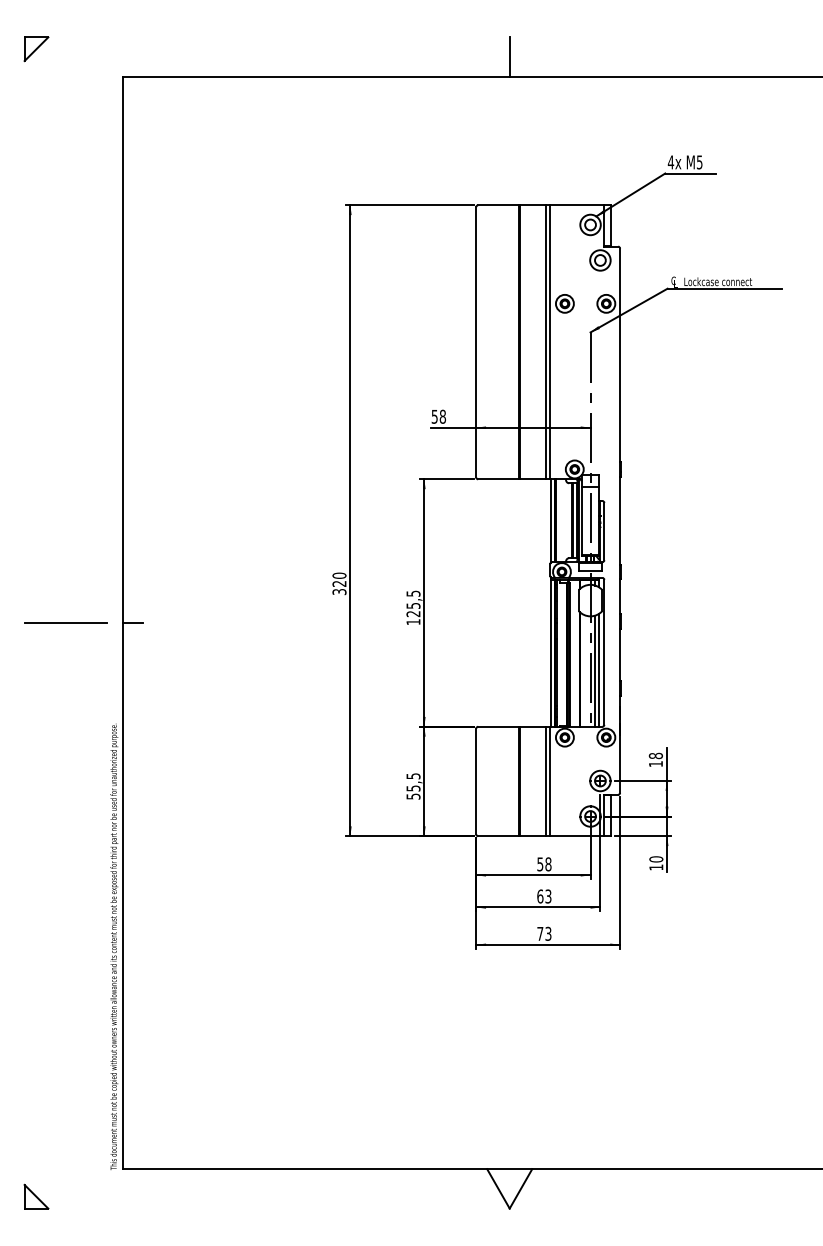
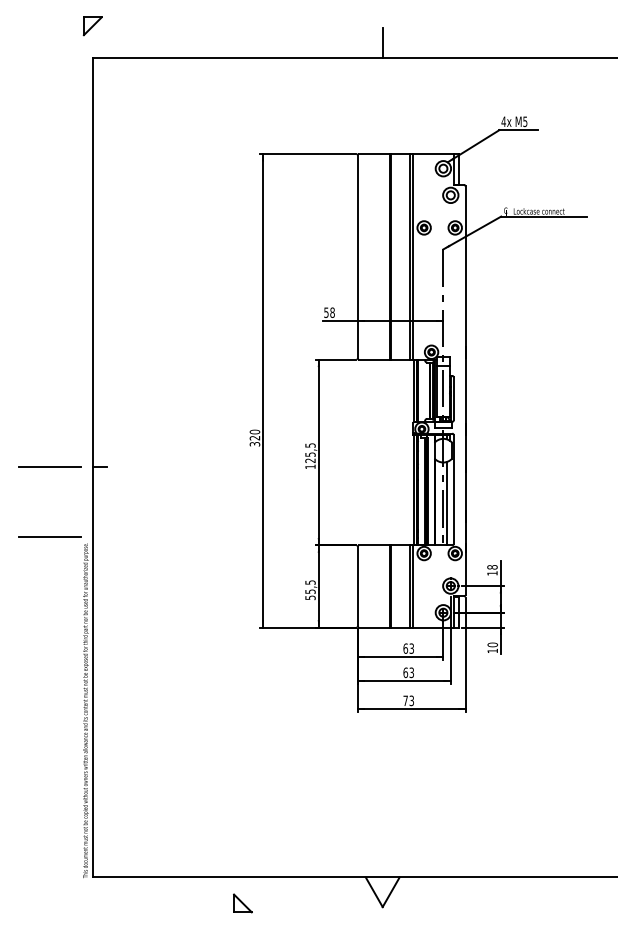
part: (36, 49) -> (92, 26), moved
line: (598, 670) -> (449, 503), removed
line: (65, 715) -> (49, 536), added
text: (544, 864) -> (408, 648), 58 -> 63
part: (36, 1196) -> (242, 903), moved

